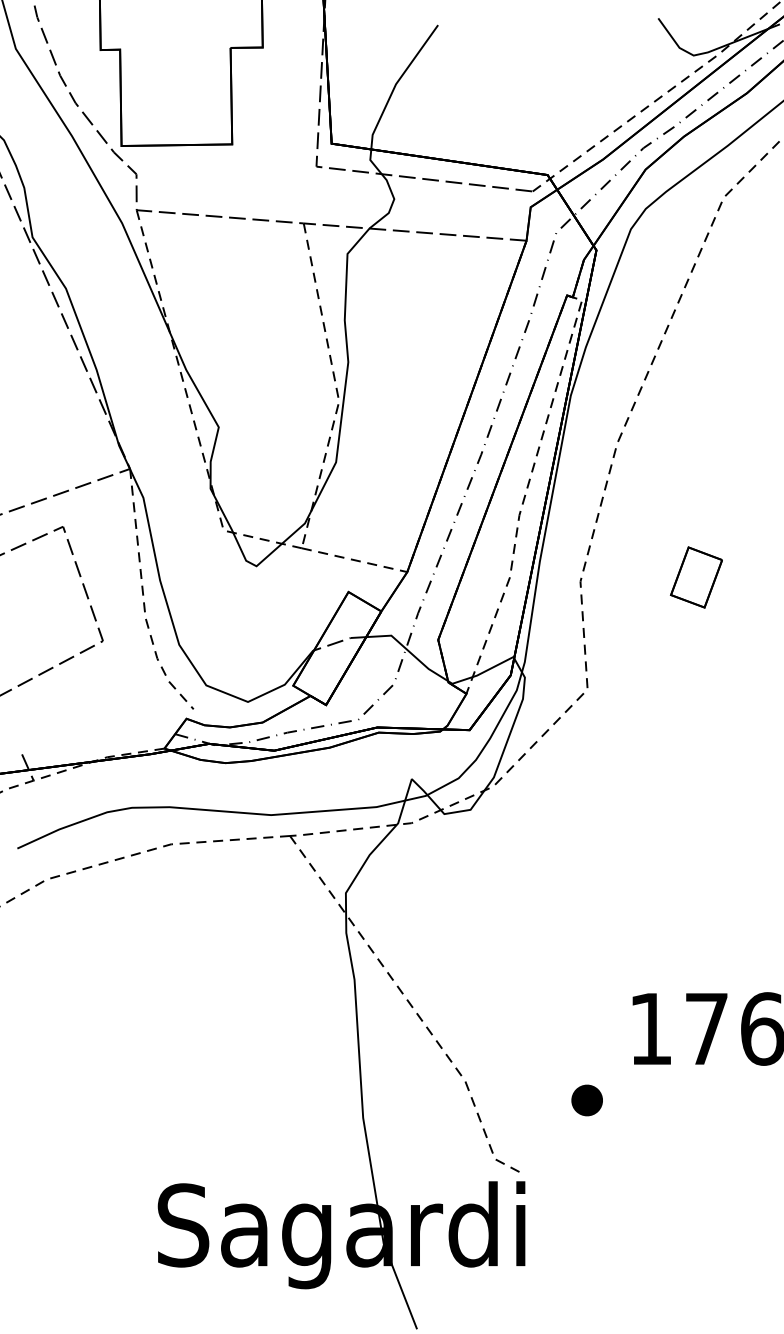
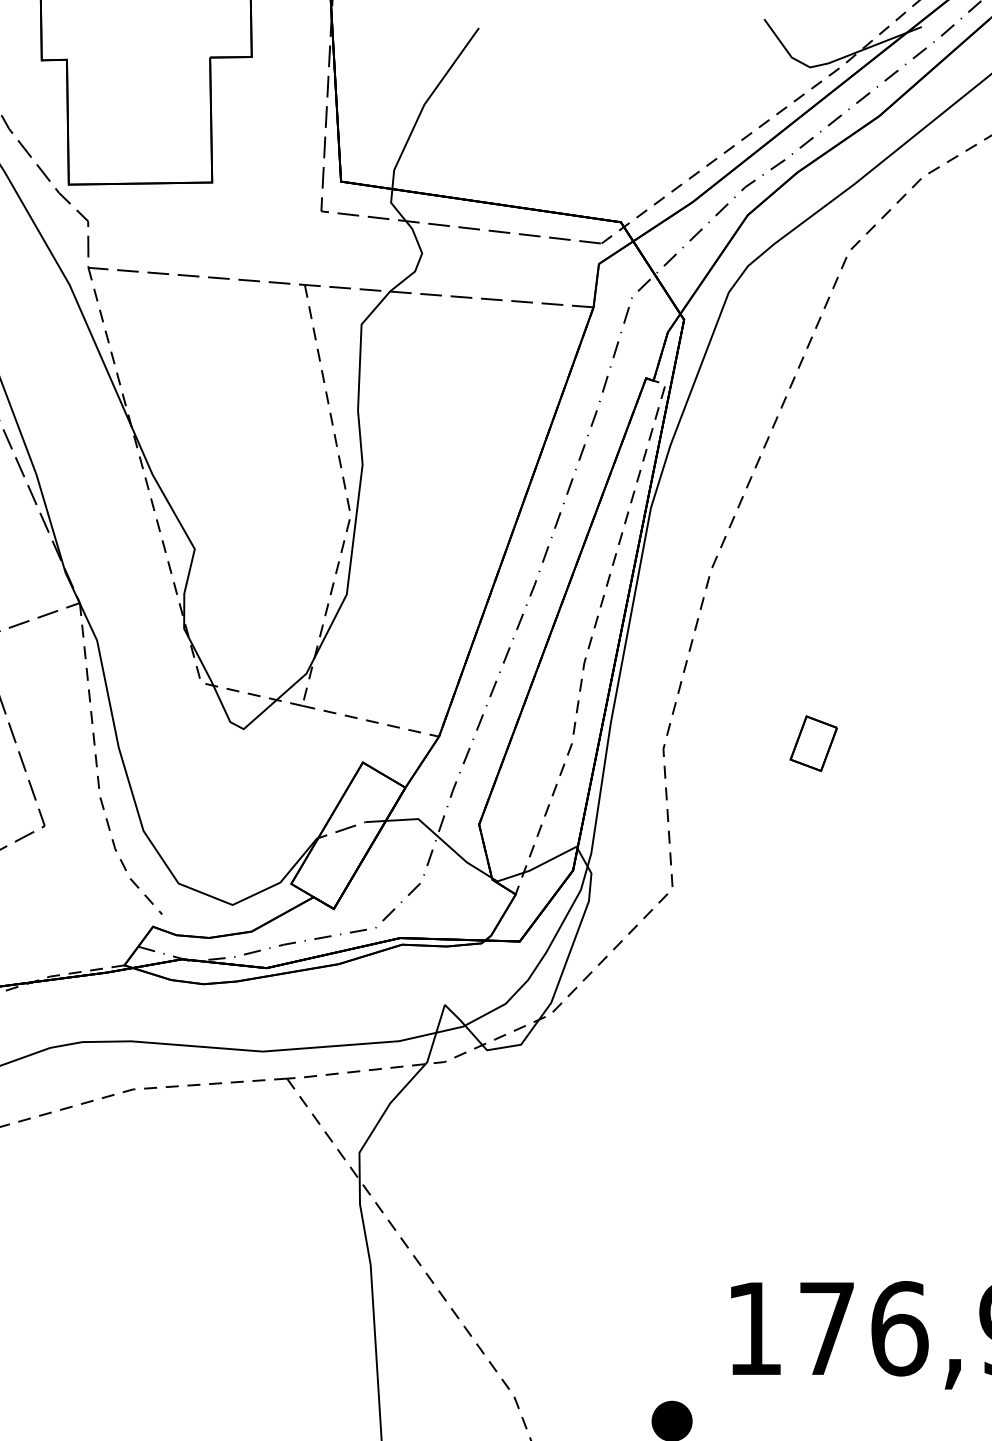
part: (696, 577) -> (813, 743), size x0.7

